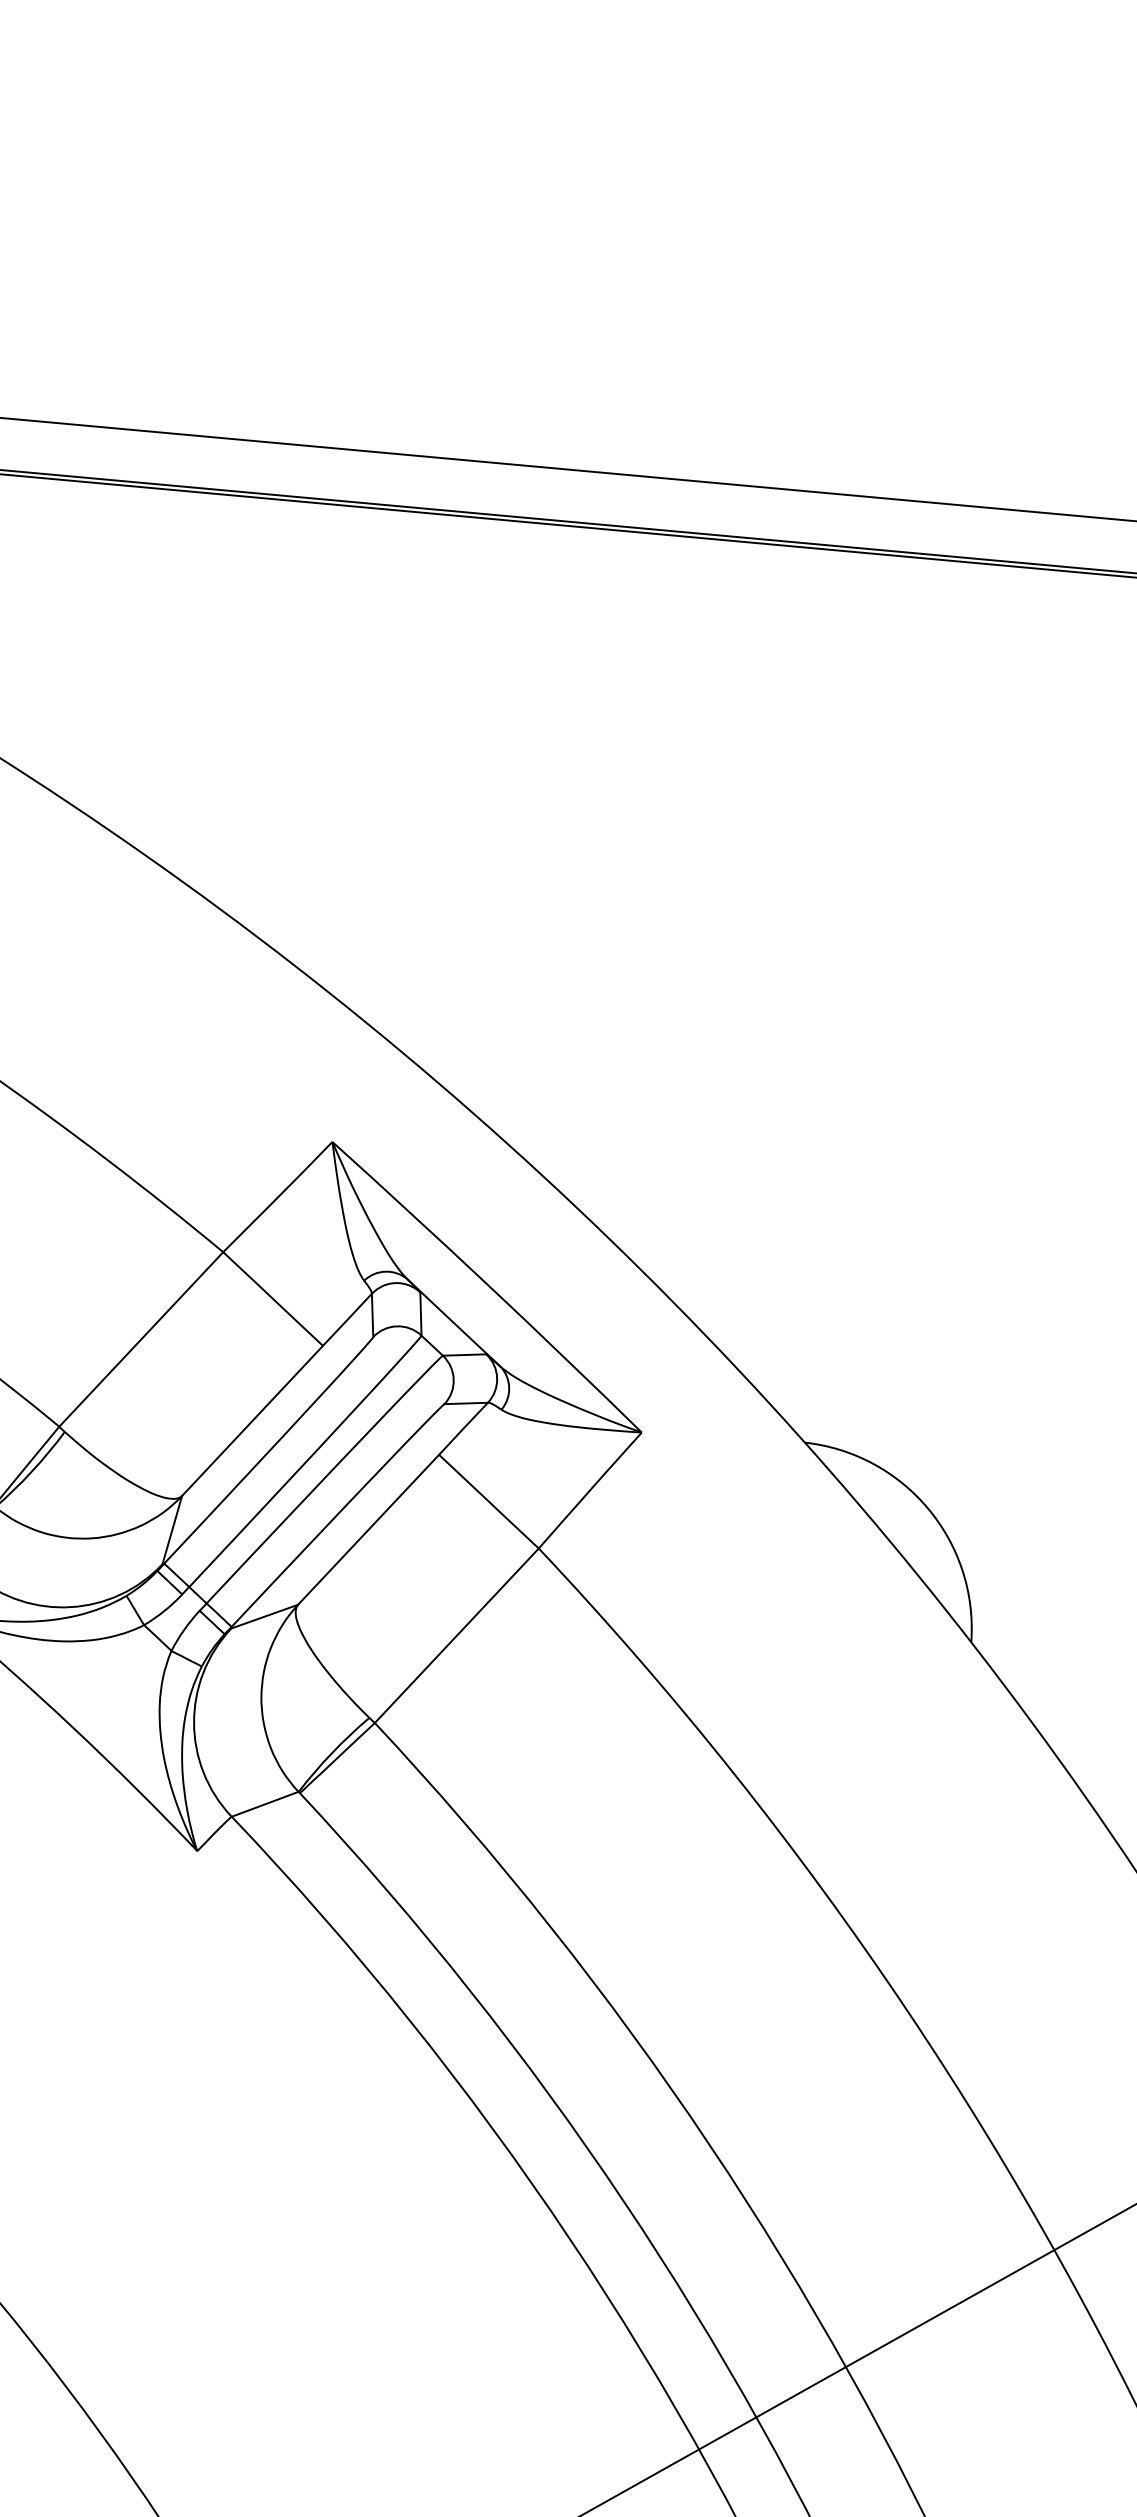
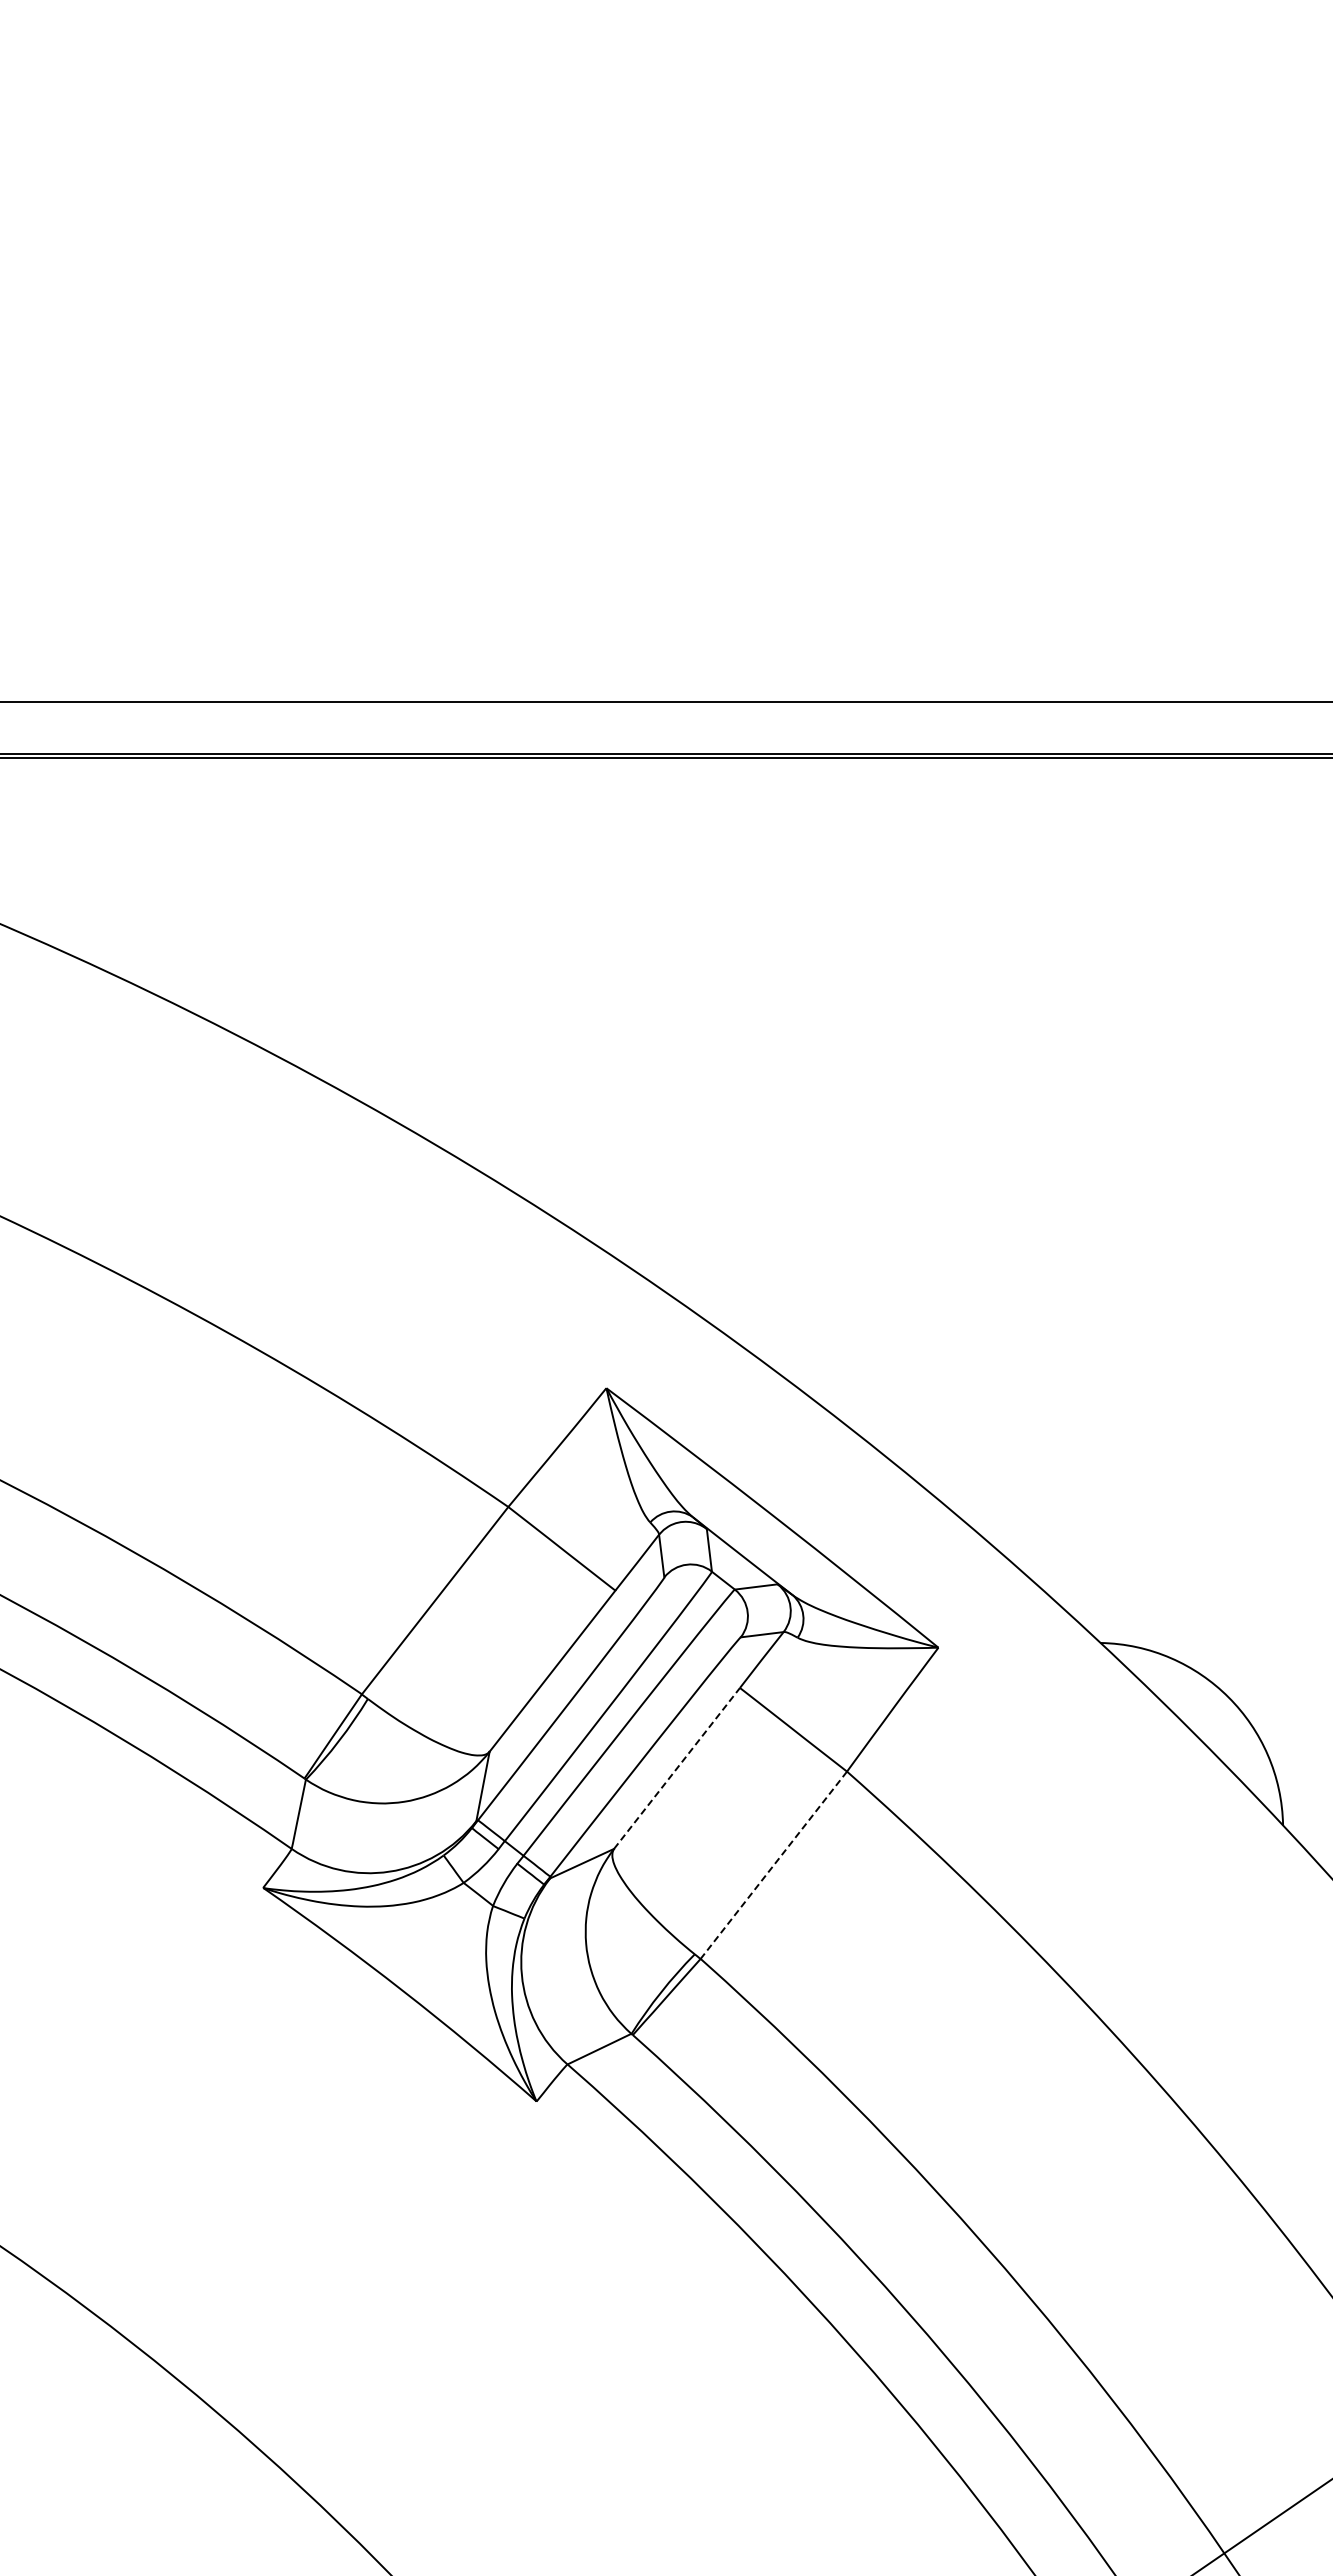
line: (369, 1529) -> (677, 1768), solid -> dashed
line: (456, 1635) -> (773, 1865), solid -> dashed

